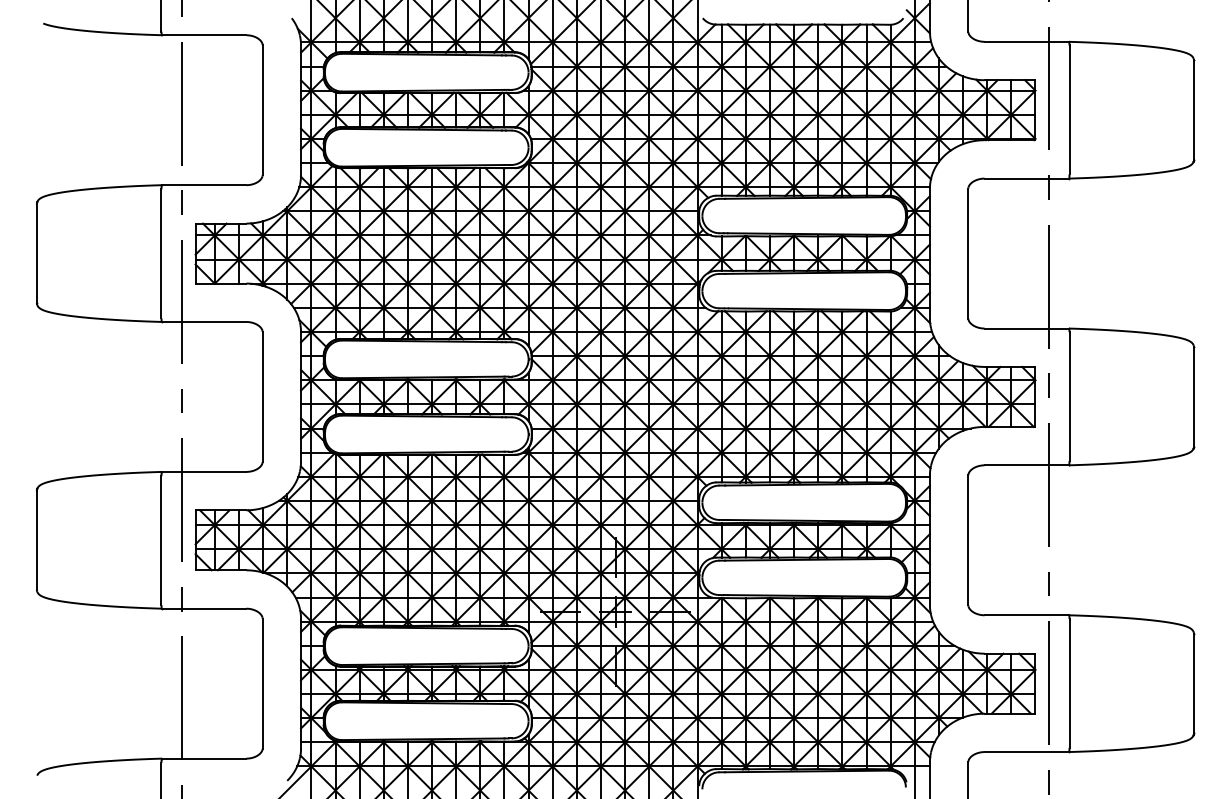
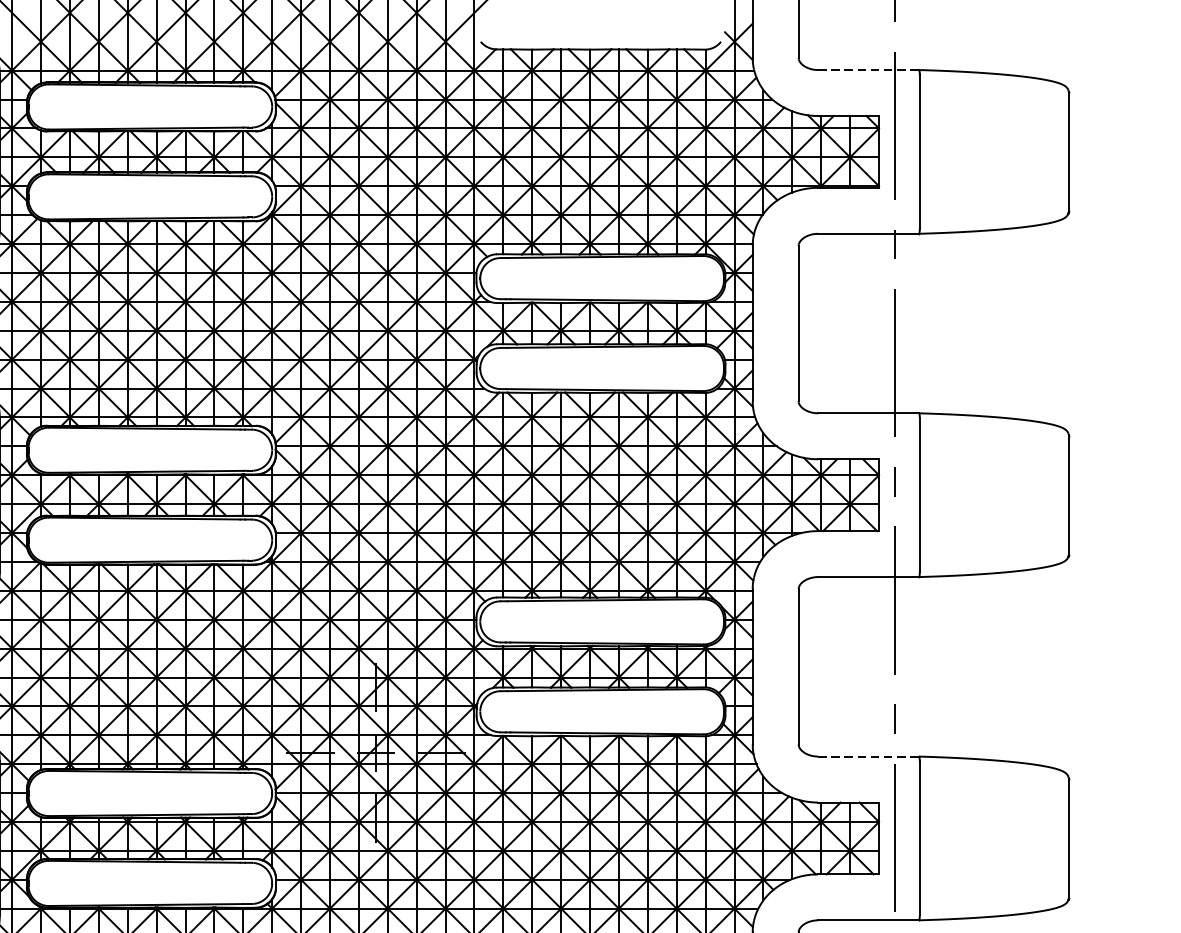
line: (1027, 41) -> (869, 69), solid -> dashed
line: (1027, 615) -> (869, 756), solid -> dashed

